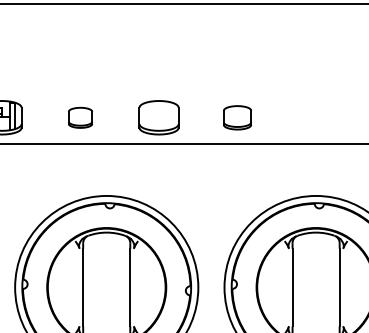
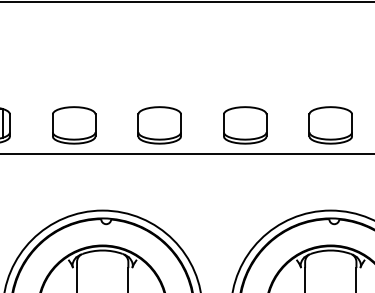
part: (80, 117) -> (74, 125), size x1.67
part: (237, 117) -> (245, 125), size x1.43
part: (315, 117) -> (330, 125), added

